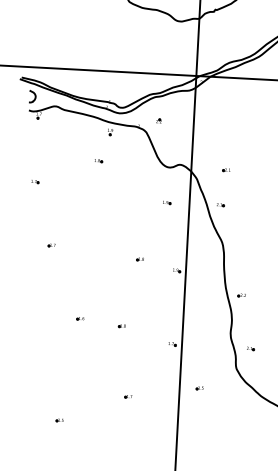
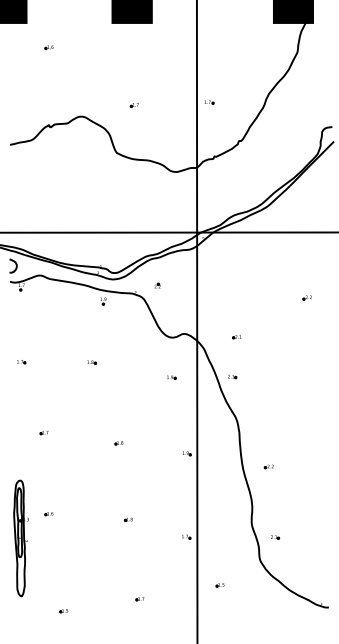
part: (99, 160) -> (92, 362), moved
part: (139, 259) -> (118, 443), moved
part: (241, 295) -> (268, 466), moved
part: (79, 319) -> (48, 514), moved
part: (25, 337) -> (20, 538), added
part: (59, 420) -> (63, 611), moved

